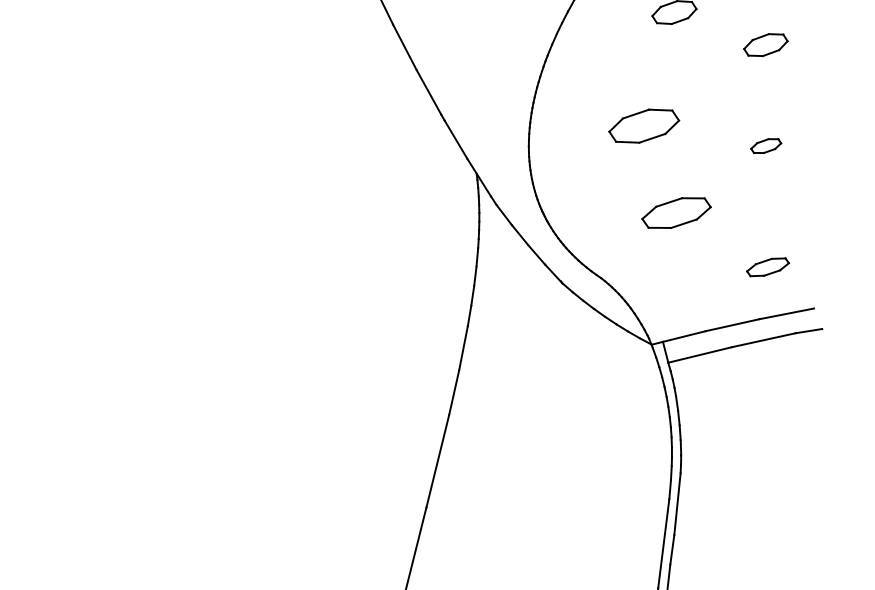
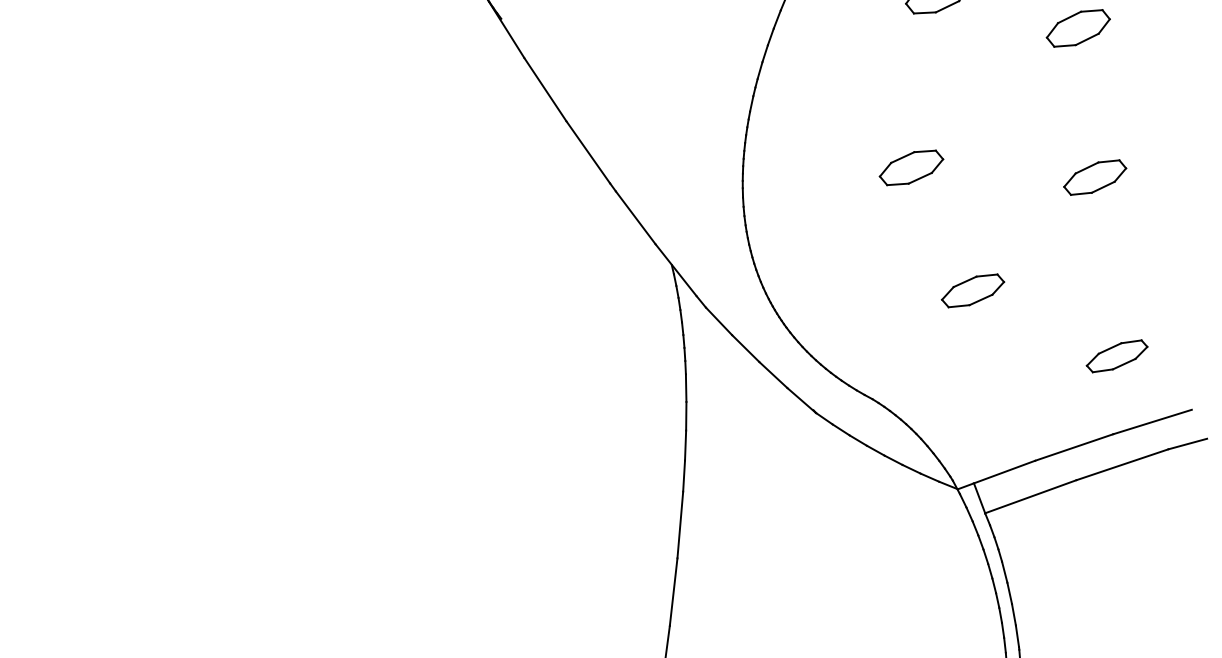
part: (643, 126) -> (910, 168), size x0.62
part: (765, 145) -> (1093, 176), size x1.43
part: (675, 212) -> (971, 290), size x0.62

